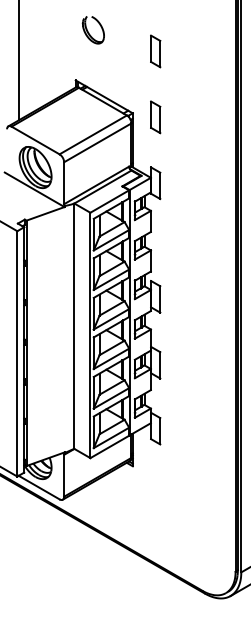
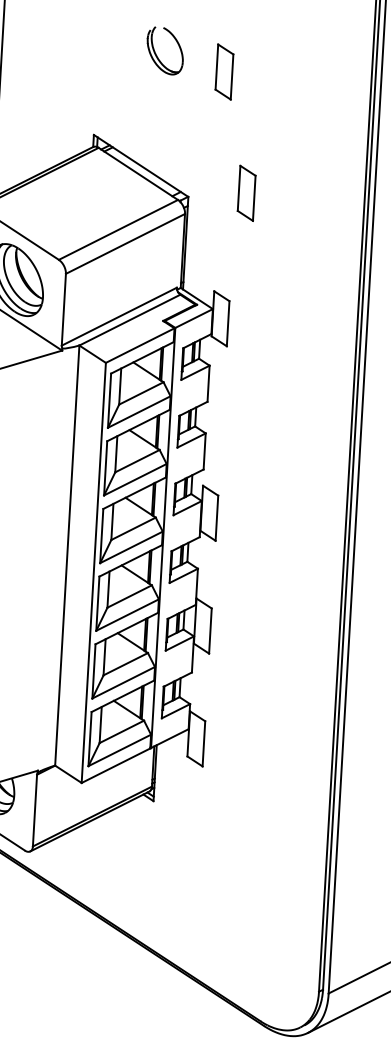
part: (92, 30) -> (163, 51), moved
part: (155, 51) -> (224, 72), moved
part: (155, 117) -> (246, 193), moved

